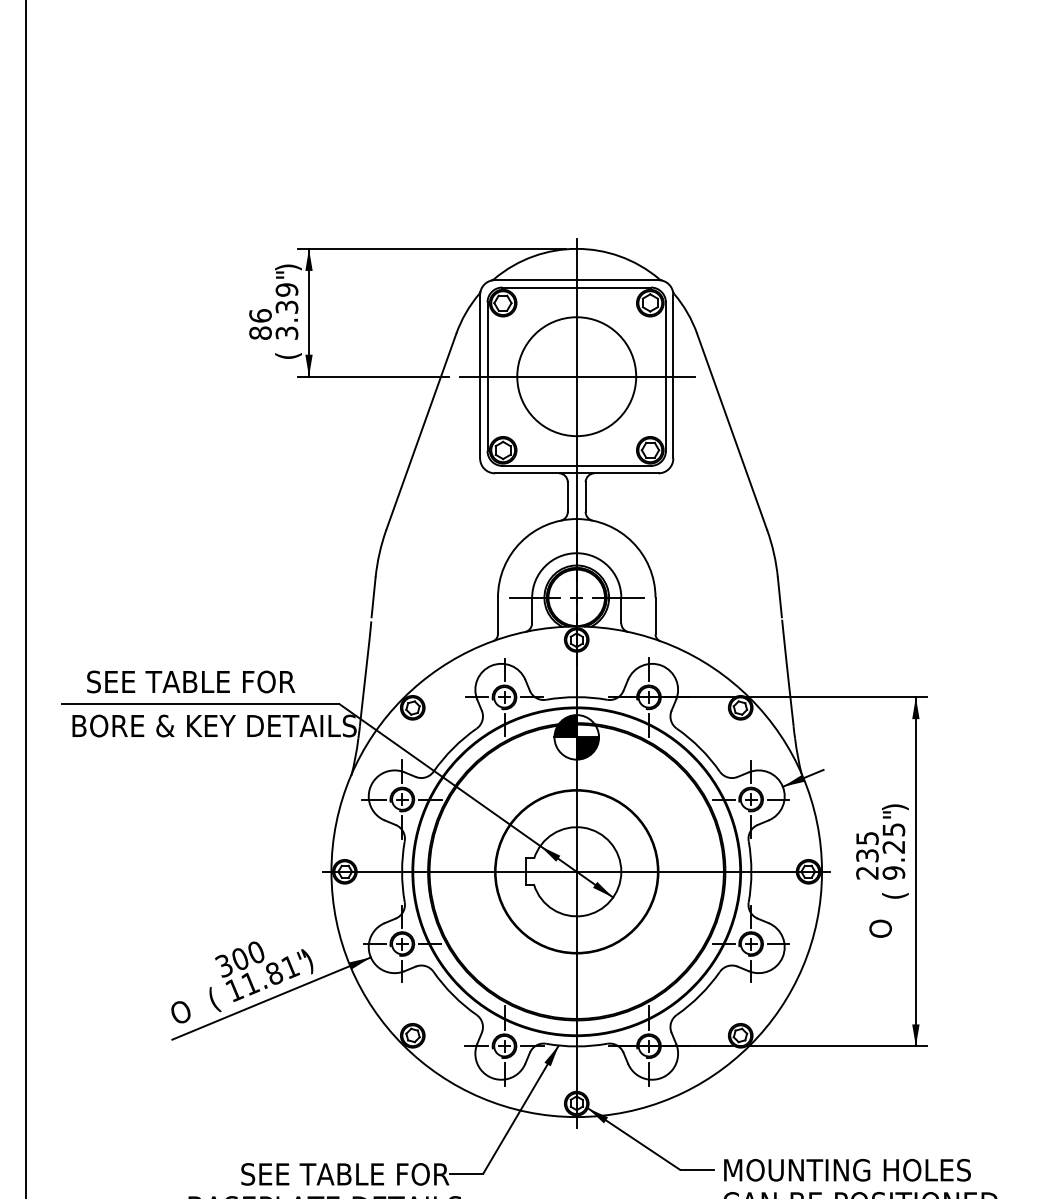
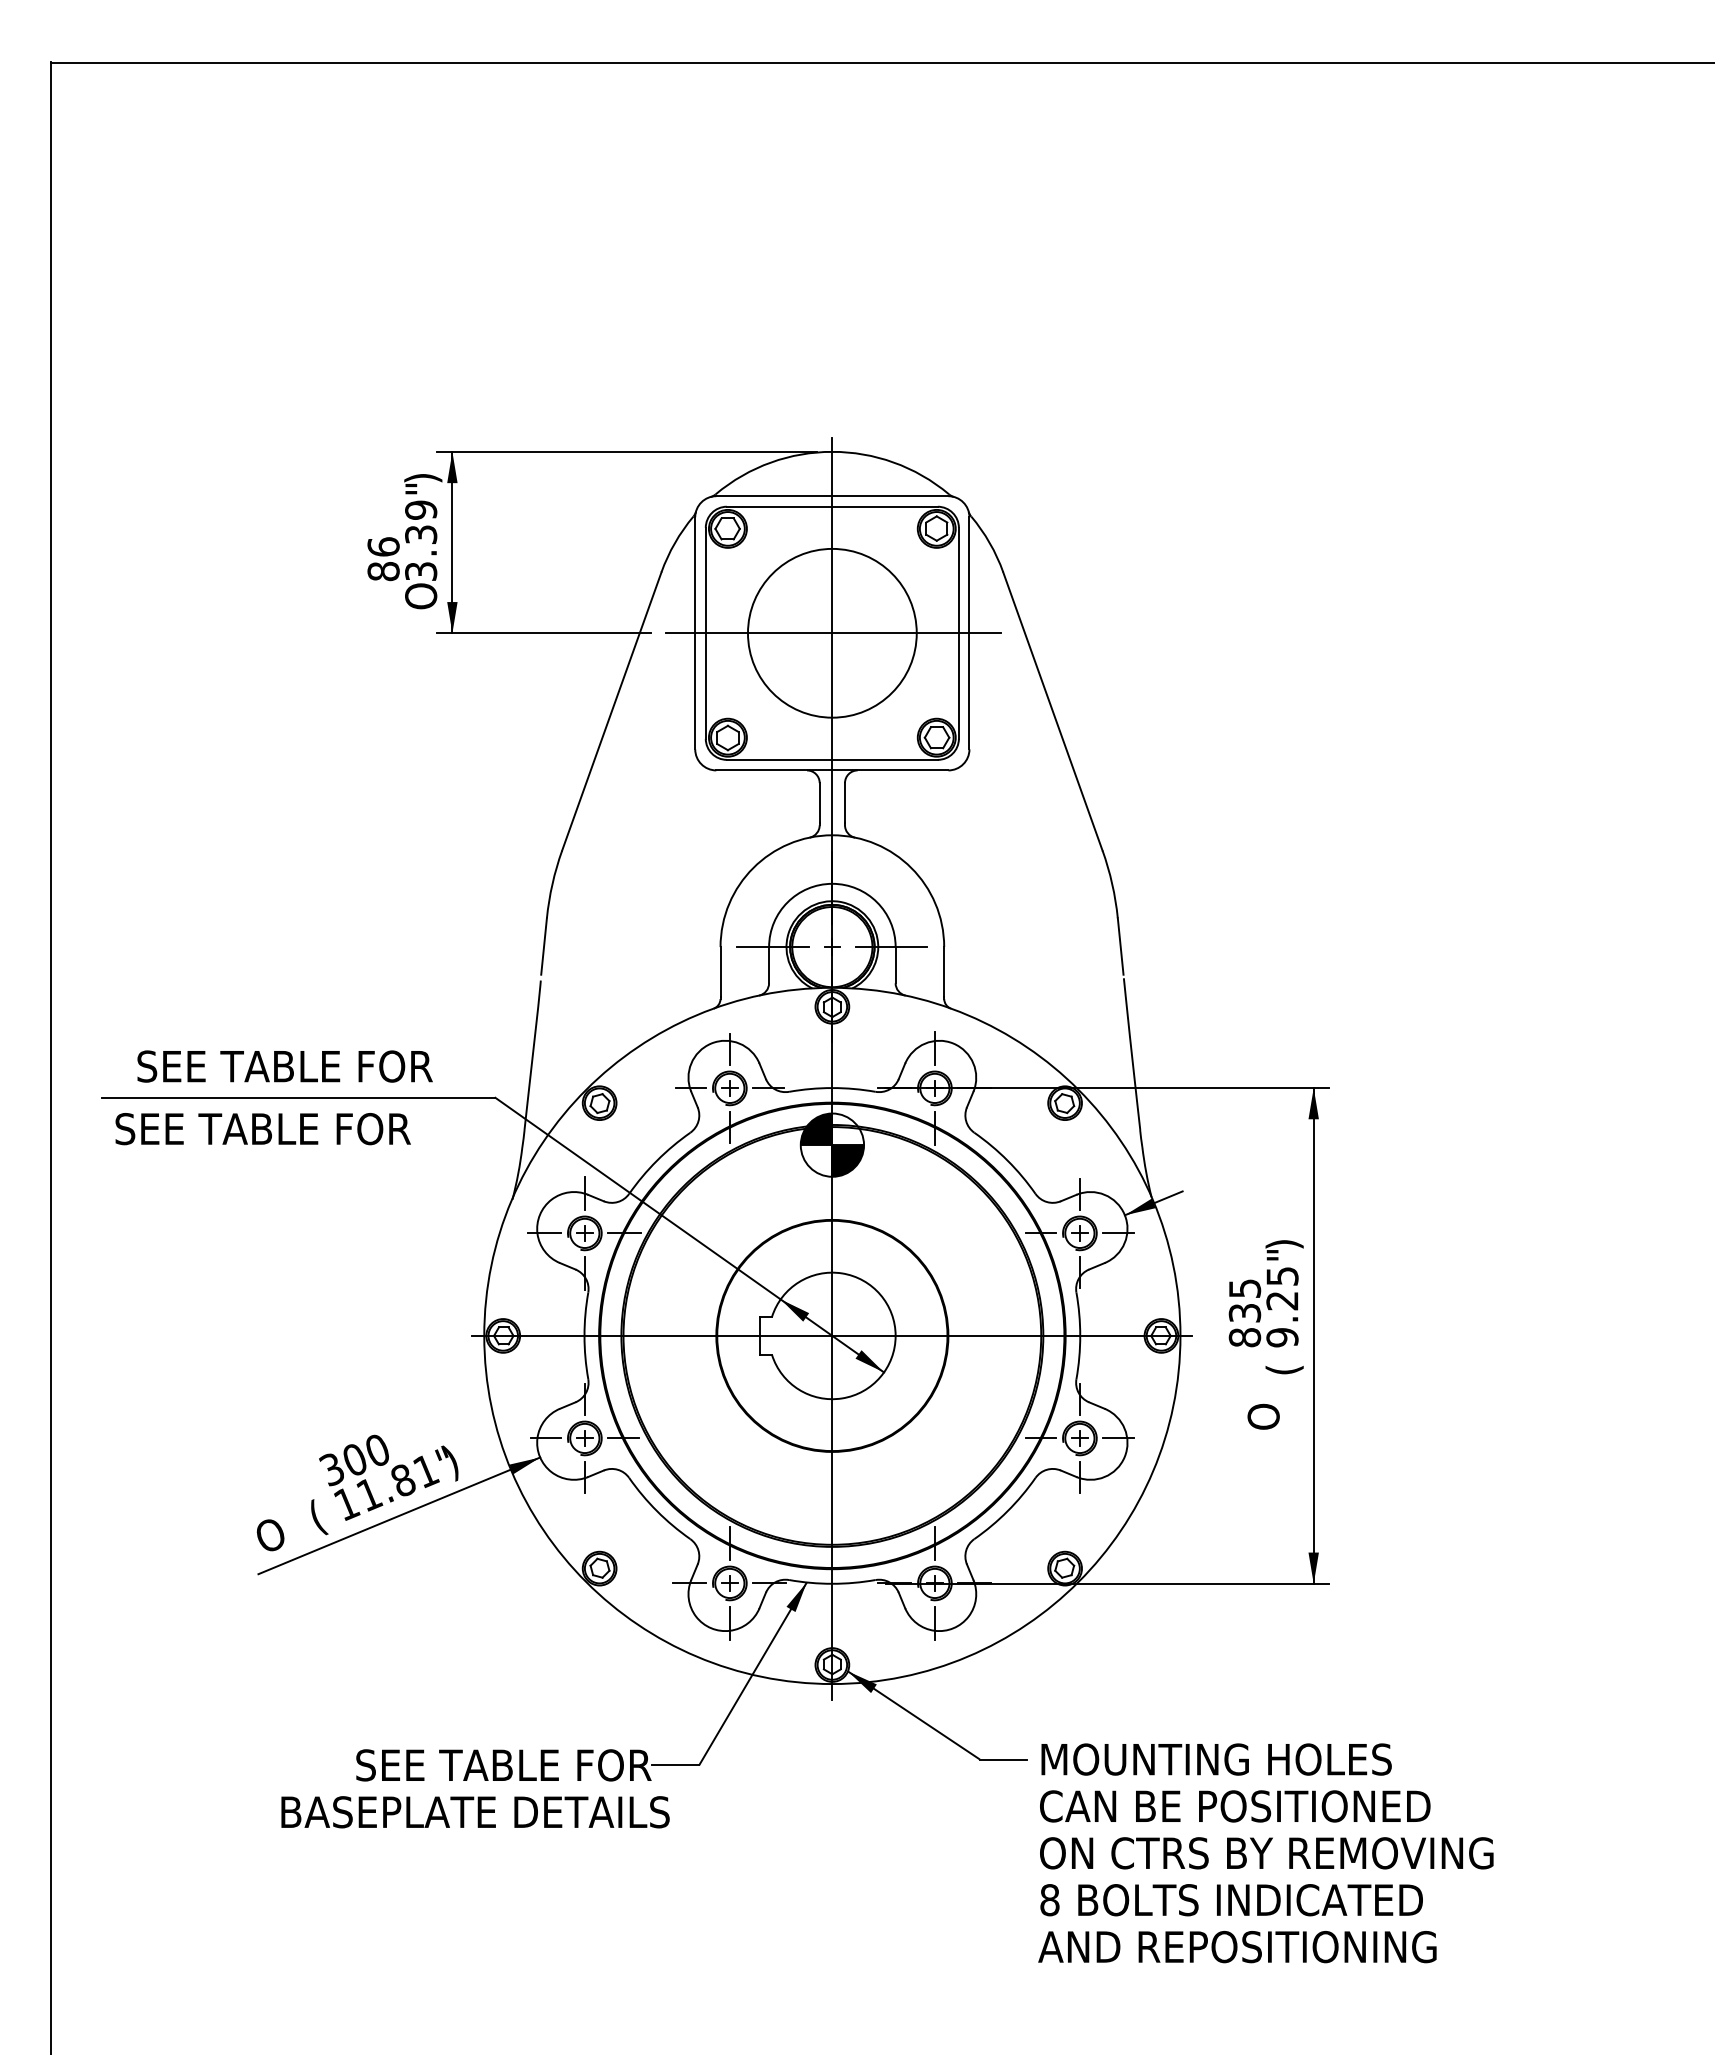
text: (288, 350) -> (423, 596), ( -> O
text: (213, 726) -> (317, 1129), BORE & KEY DETAILS -> SEE TABLE FOR
text: (867, 872) -> (1244, 1337), 235 -> 835

